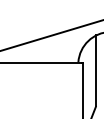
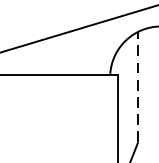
line: (96, 70) -> (138, 86), solid -> dashed

